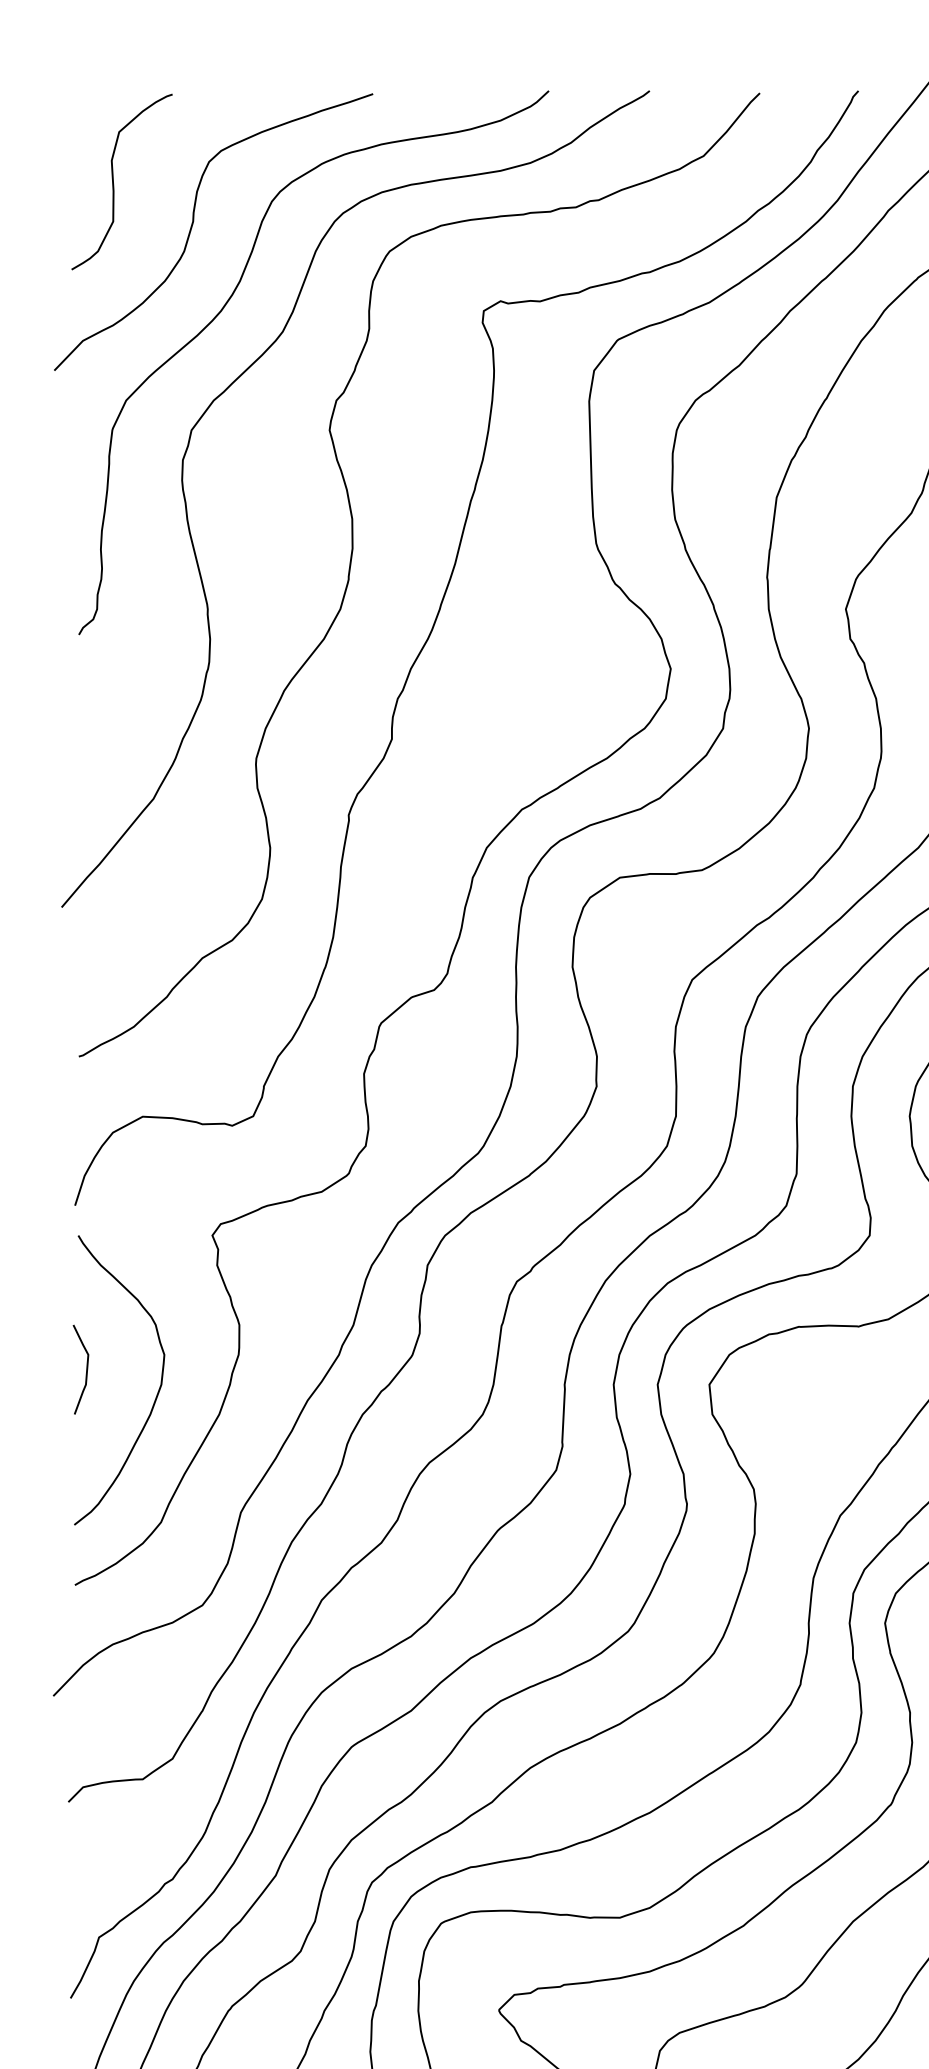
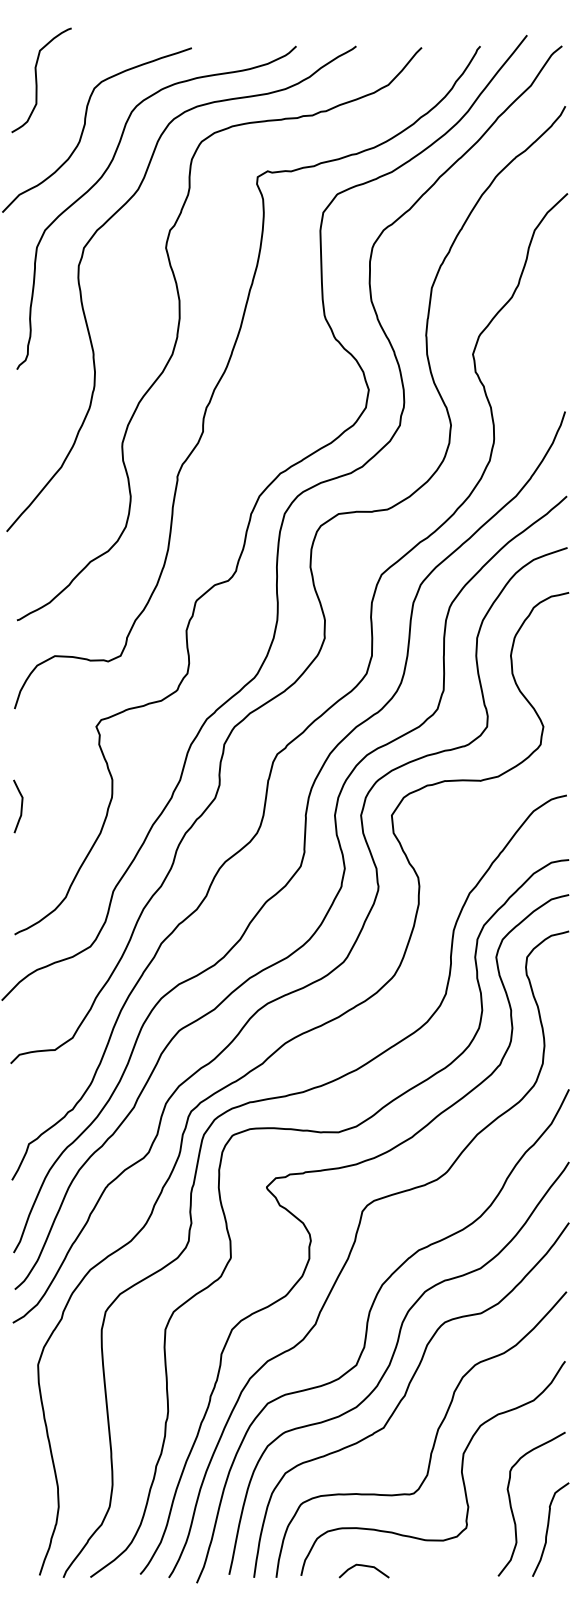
curve: (115, 182) -> (37, 80), moved
curve: (155, 1394) -> (62, 821), removed

